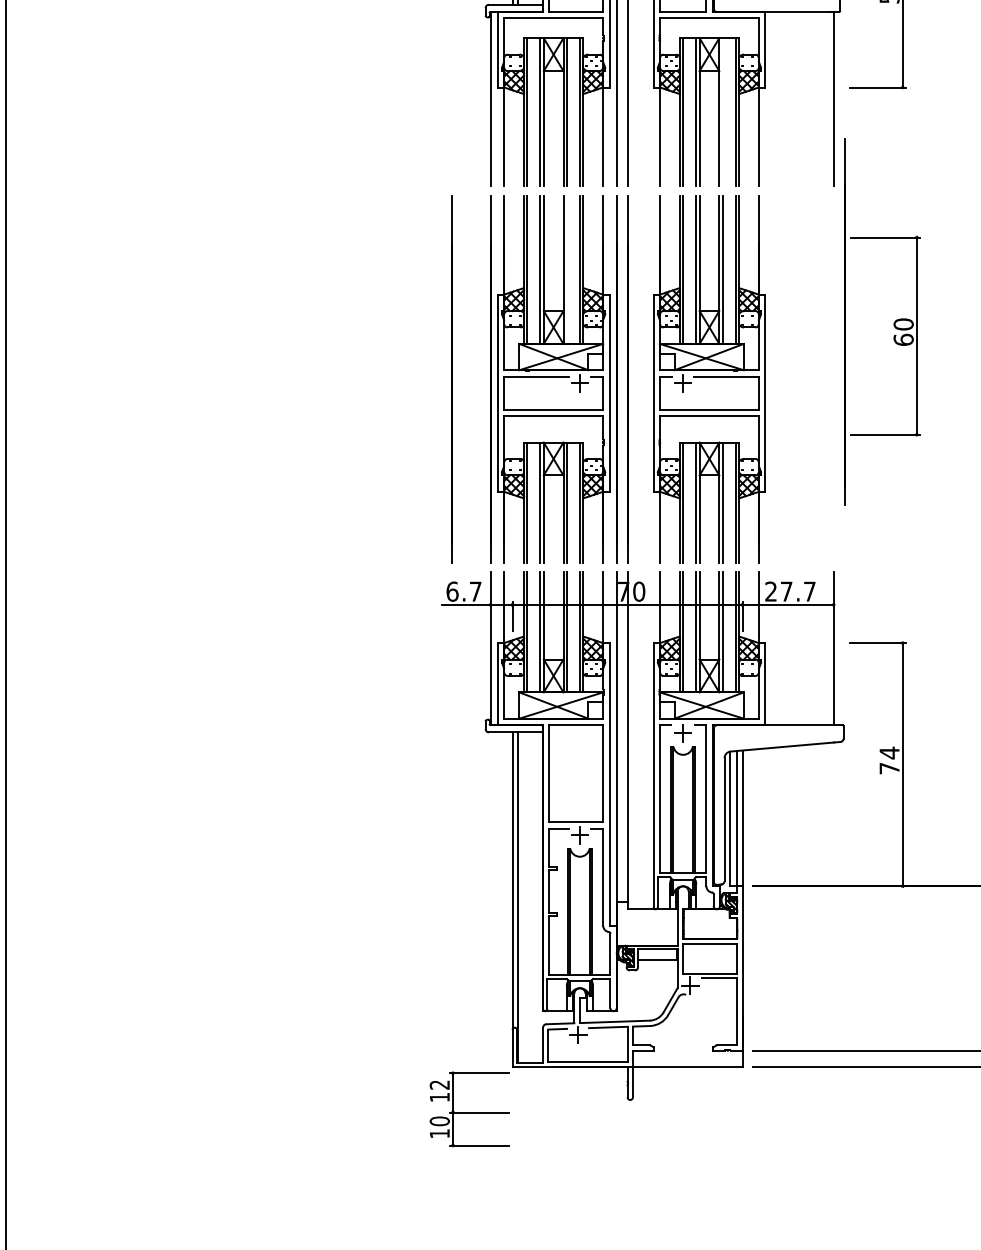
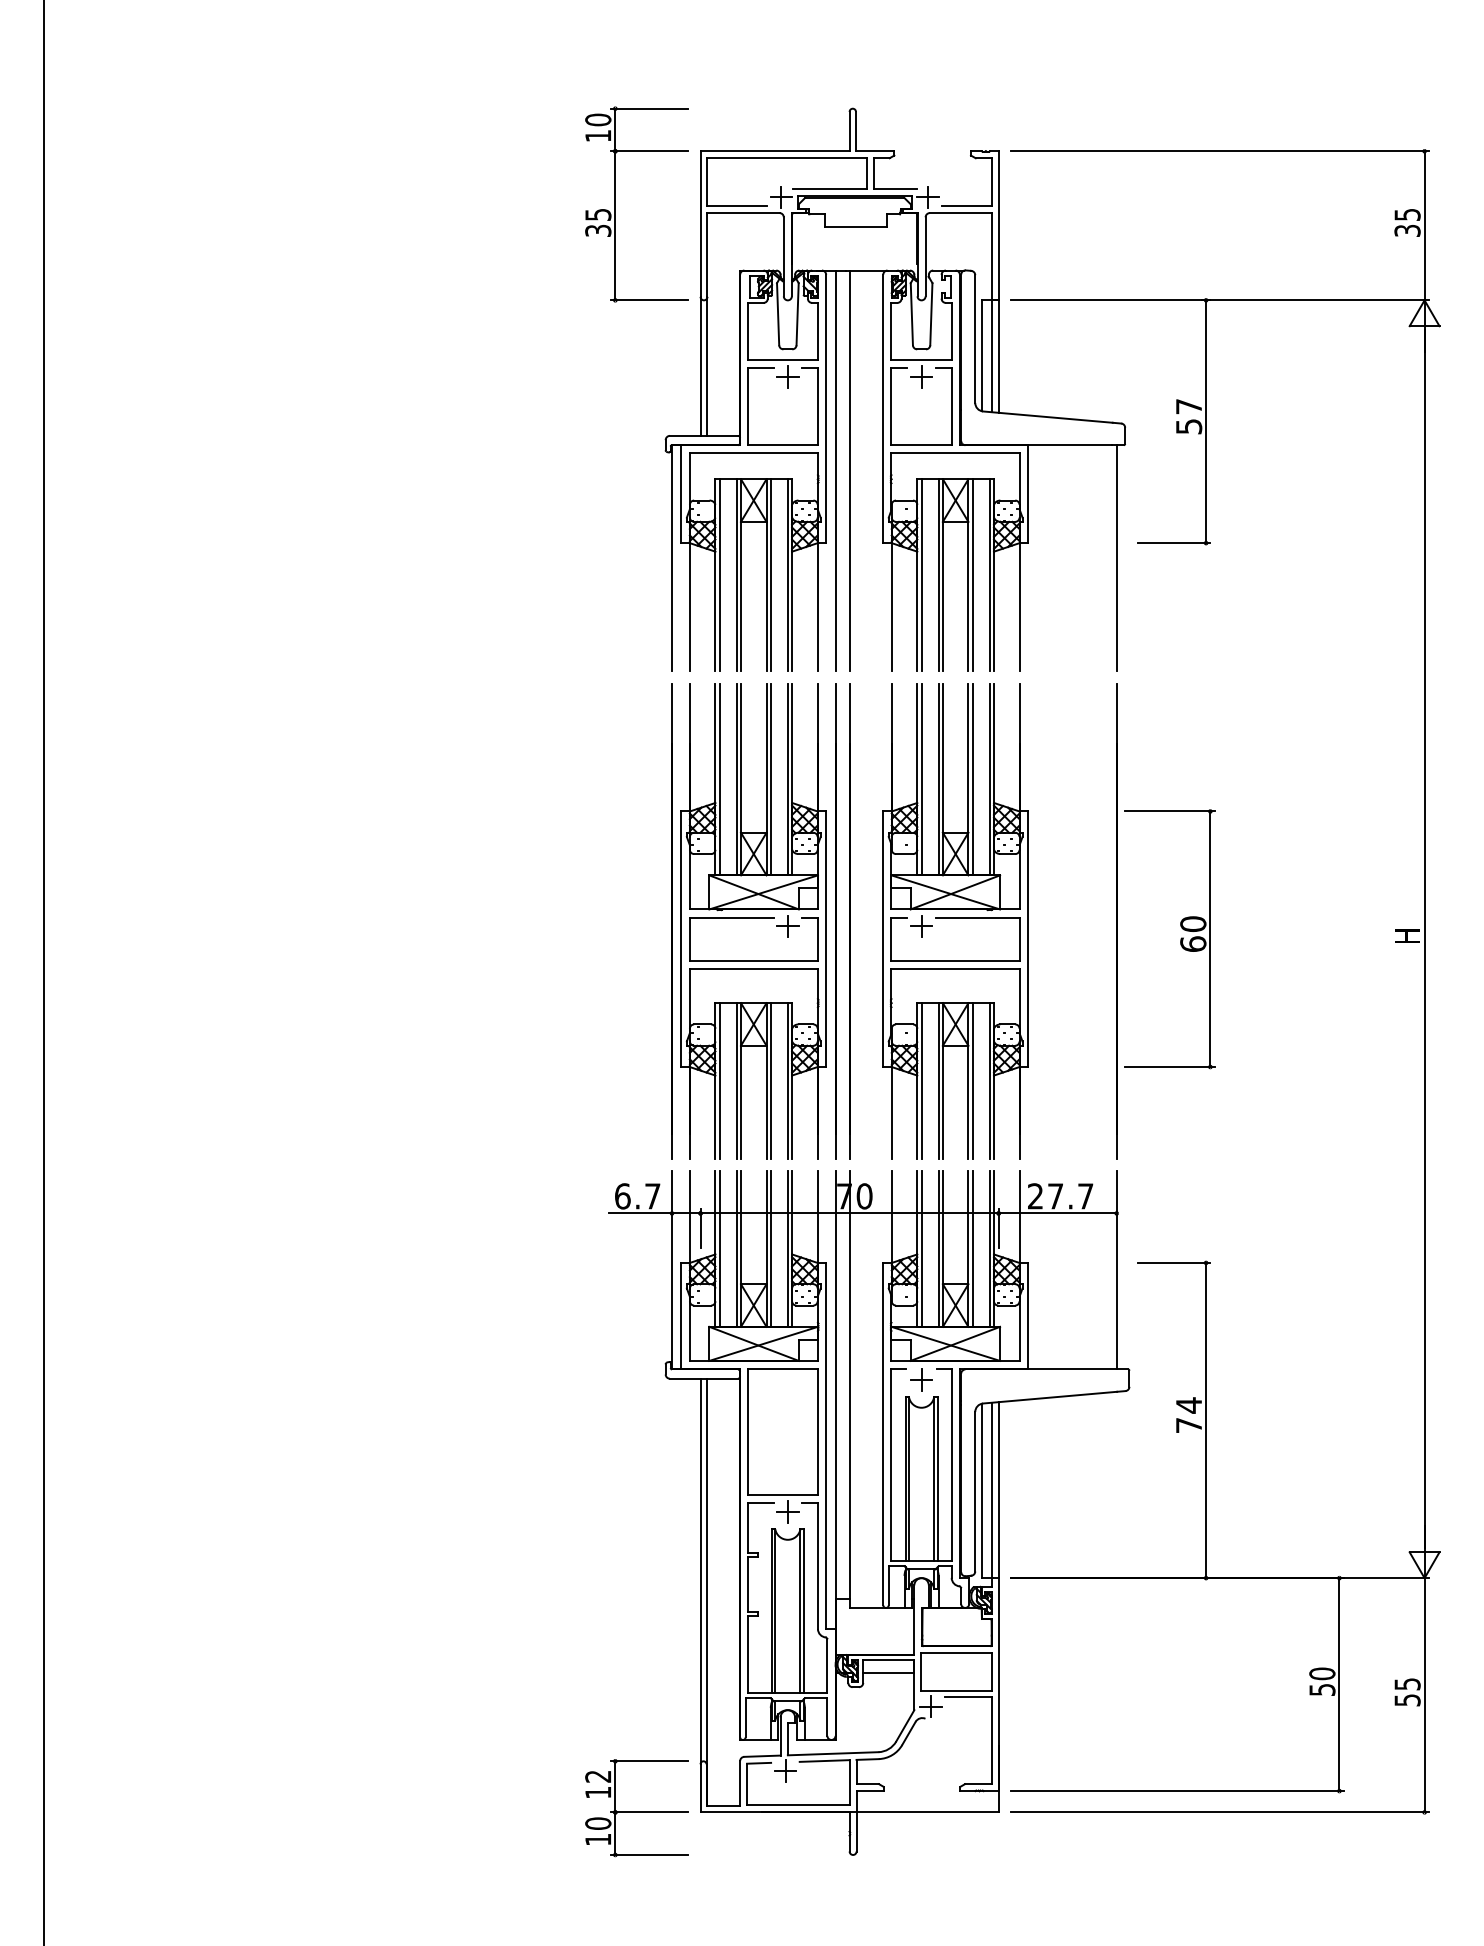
line: (722, 111) -> (972, 574), added
line: (566, 269) -> (770, 779), added
part: (893, 322) -> (1180, 921), moved
line: (452, 379) -> (622, 921), removed
part: (469, 1109) -> (636, 1808), moved

